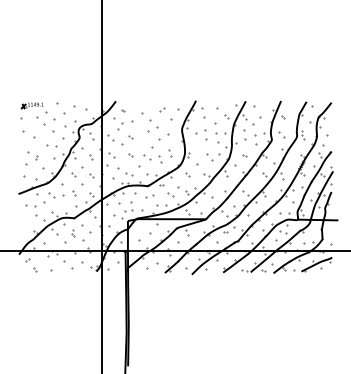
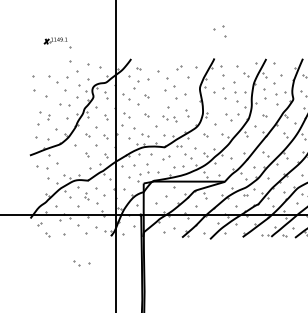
part: (201, 74) -> (220, 31), added
part: (33, 107) -> (56, 42), moved
part: (152, 158) -> (169, 118), size x0.7
part: (56, 195) -> (81, 264), moved

